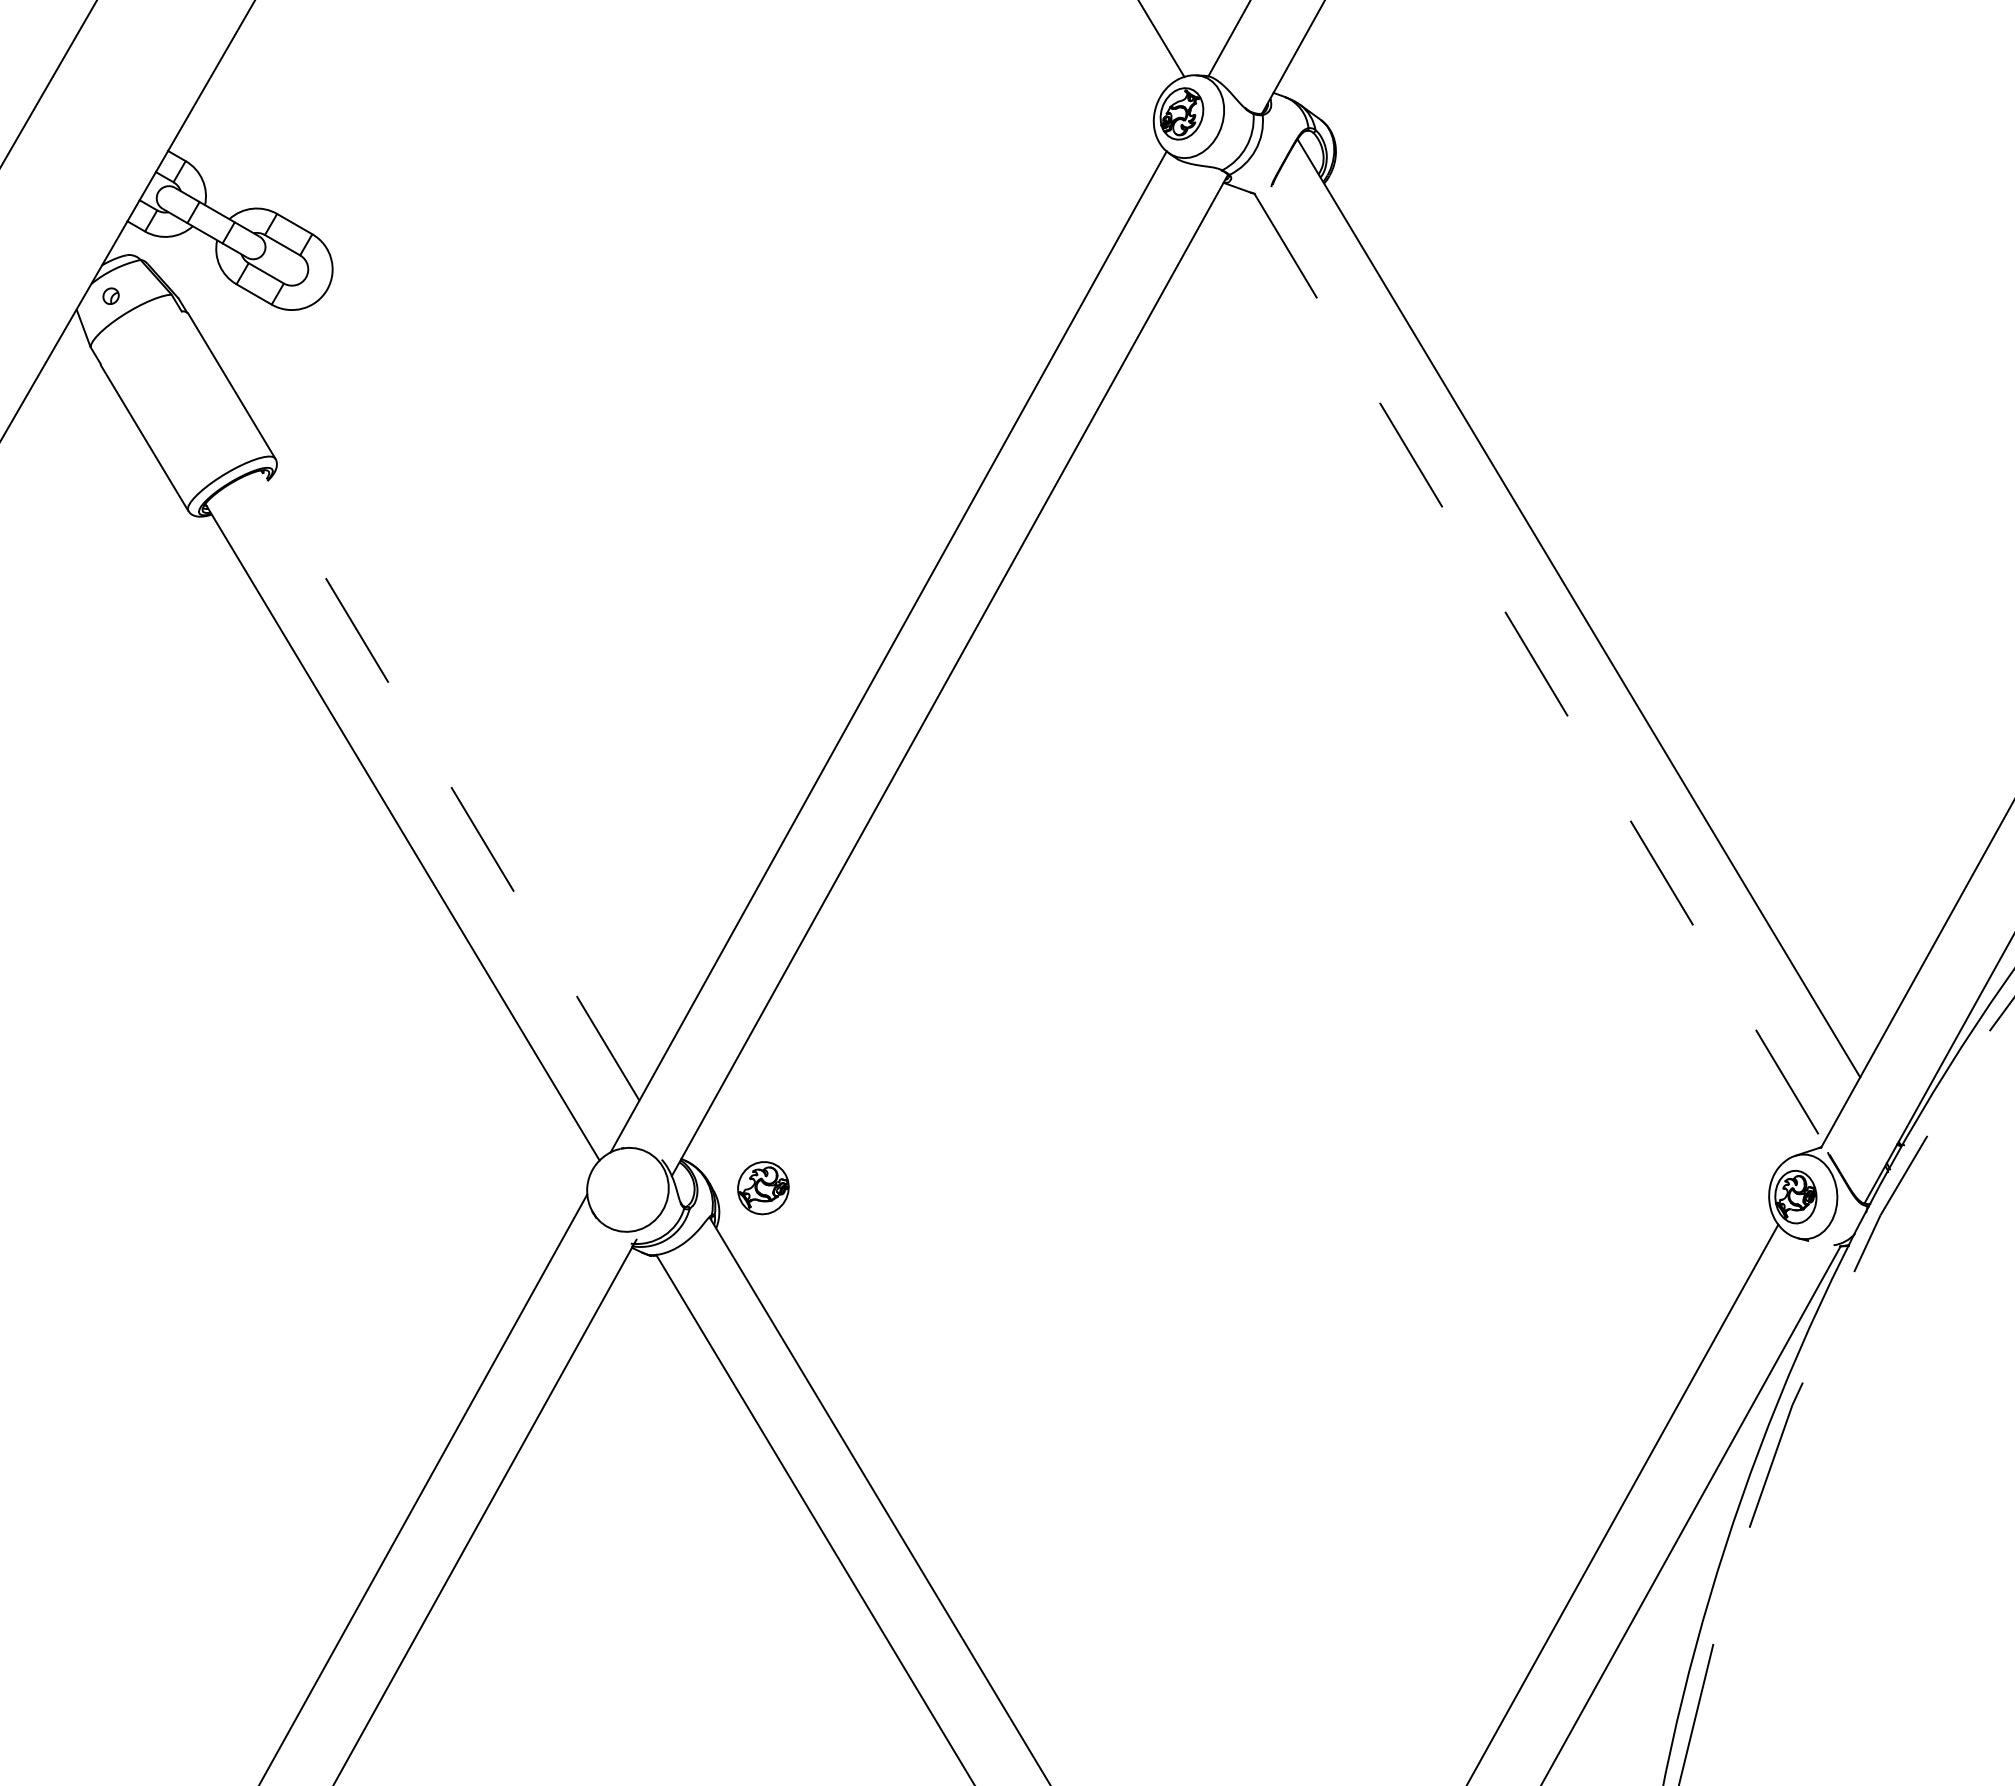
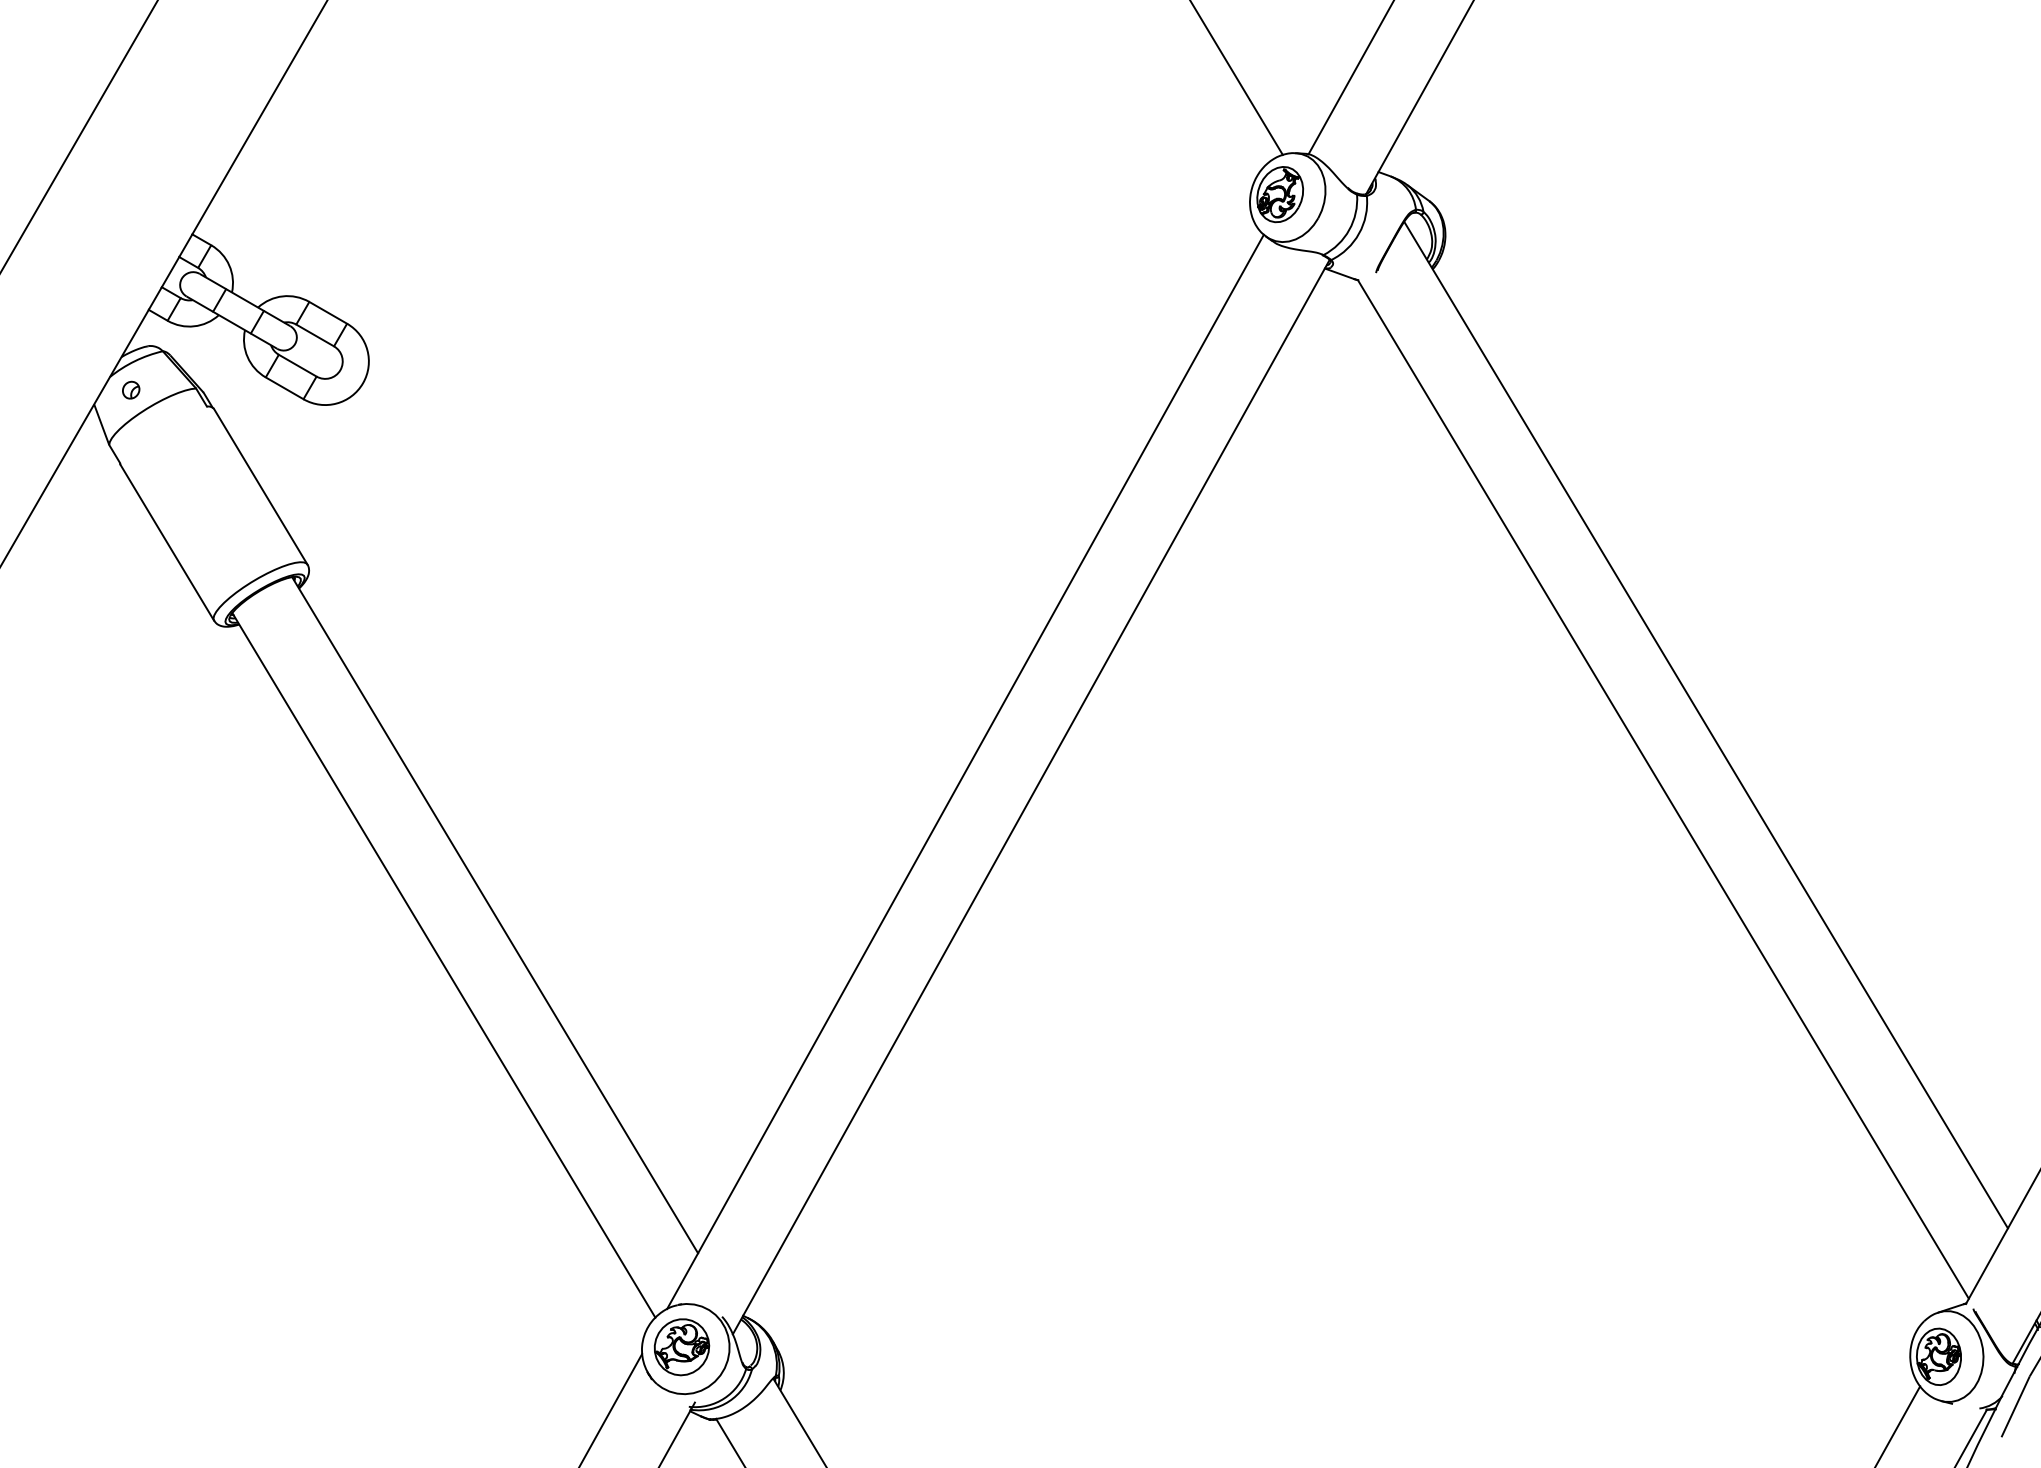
line: (1539, 668) -> (1663, 789), dashed -> solid
line: (450, 785) -> (495, 915), dashed -> solid
part: (763, 1188) -> (682, 1347), moved

